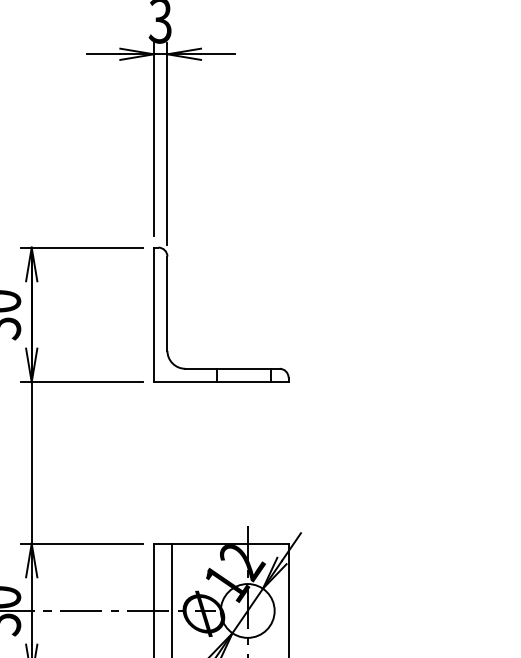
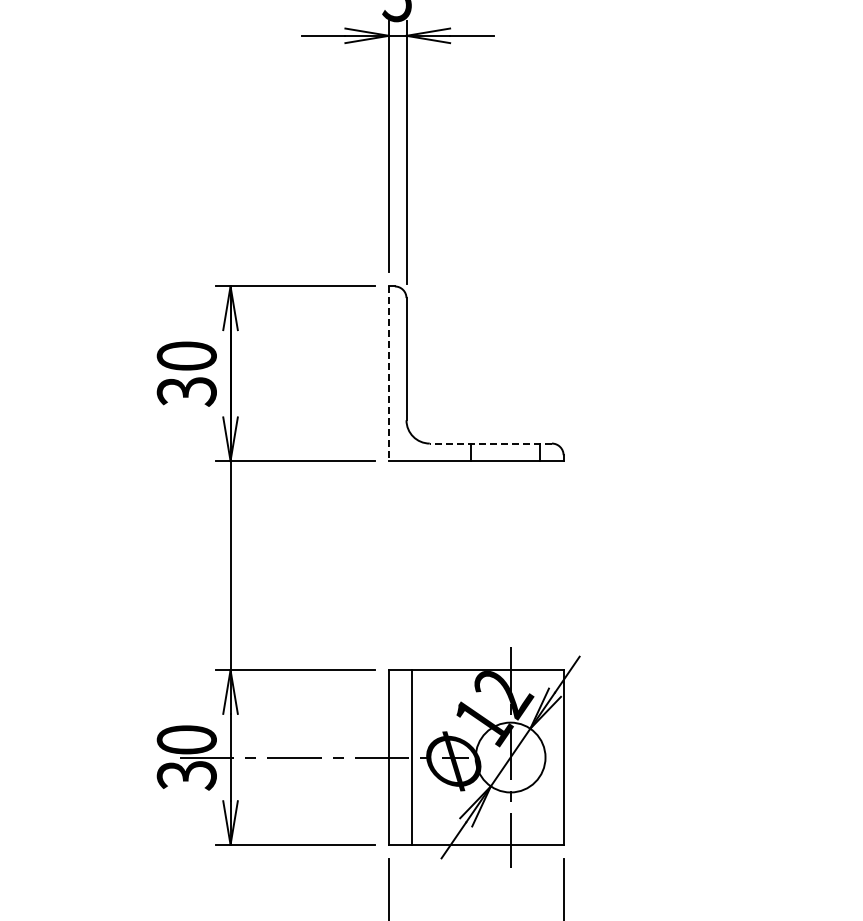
line: (154, 315) -> (389, 374), solid -> dashed
line: (232, 368) -> (490, 443), solid -> dashed

